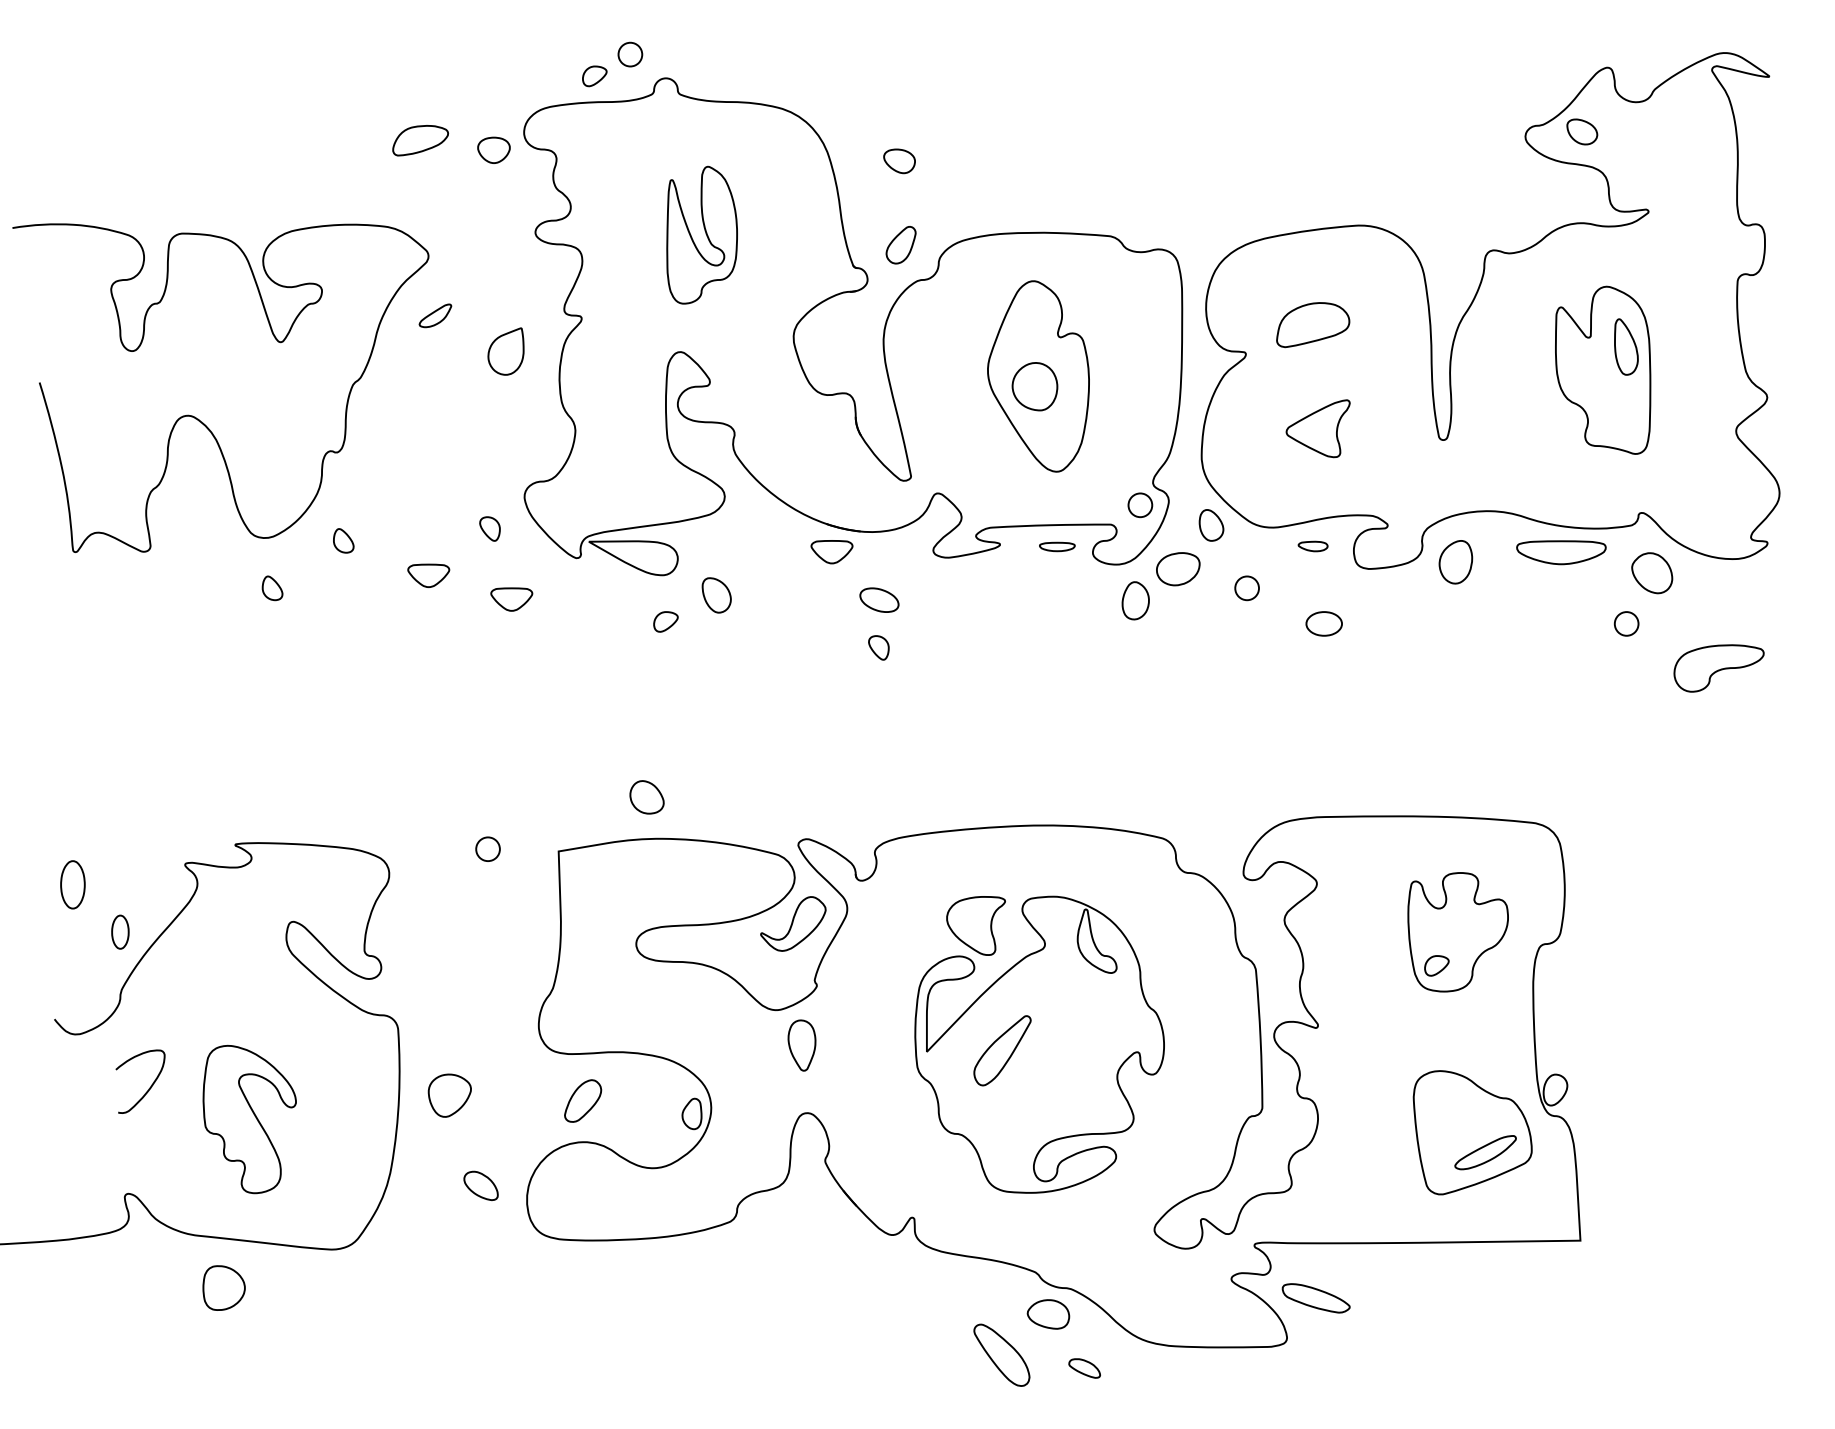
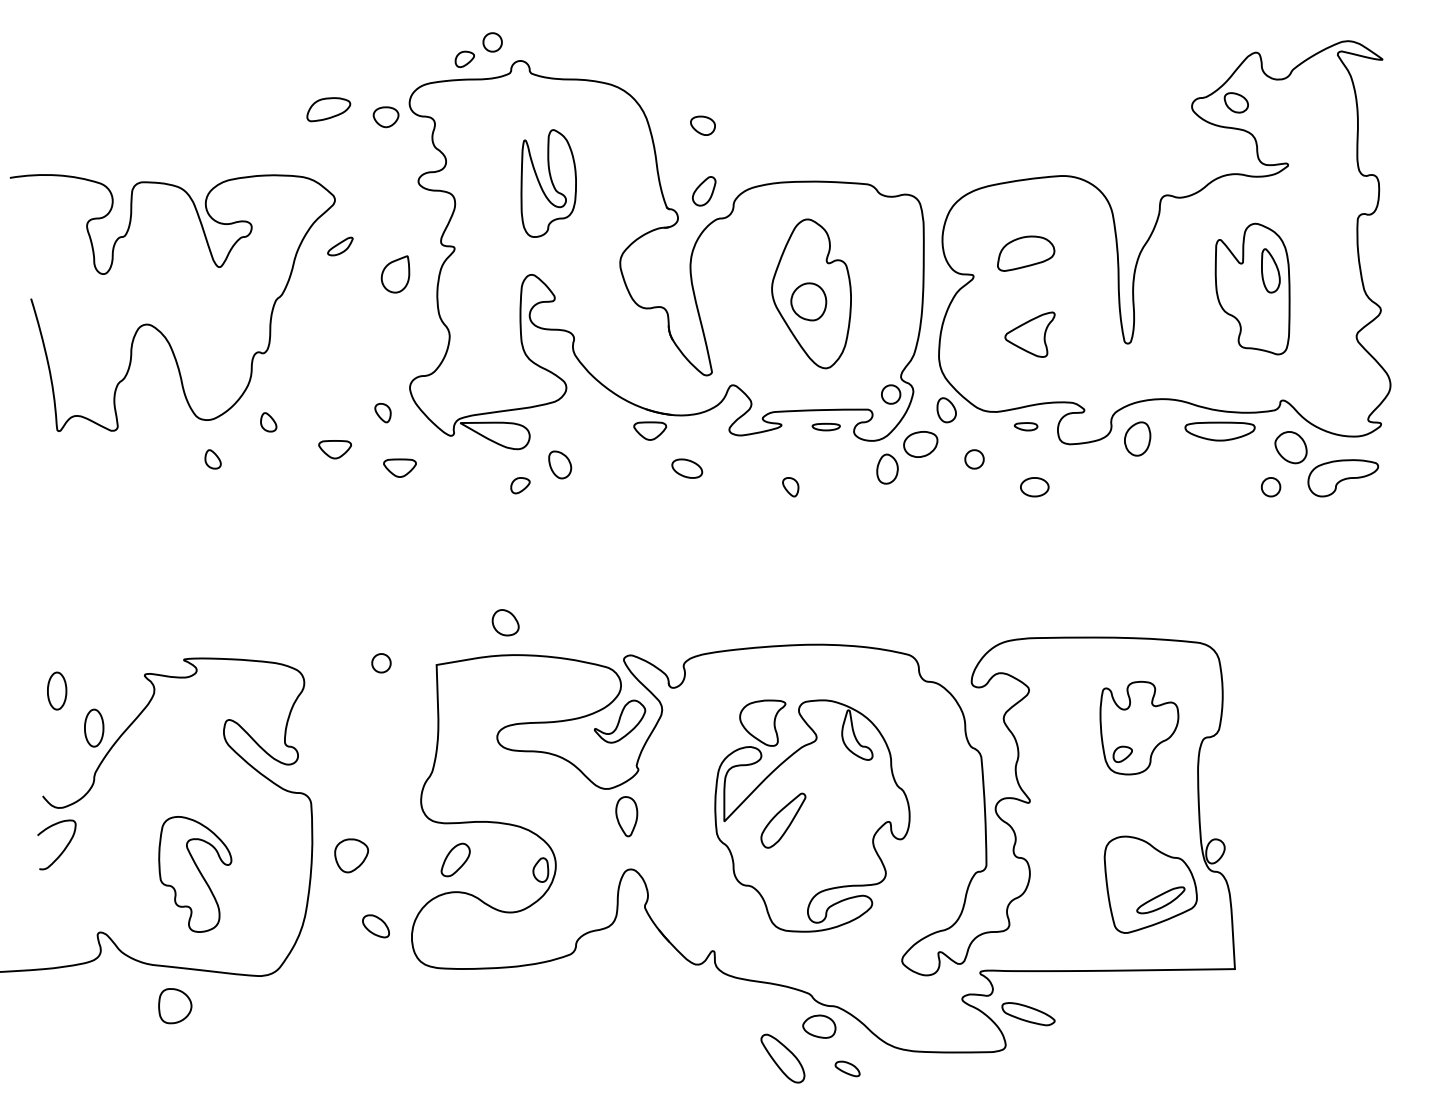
part: (878, 647) -> (790, 486), moved
part: (1718, 668) -> (1342, 478), moved
part: (120, 931) -> (94, 727), size x1.43
curve: (148, 1088) -> (63, 850), moved

